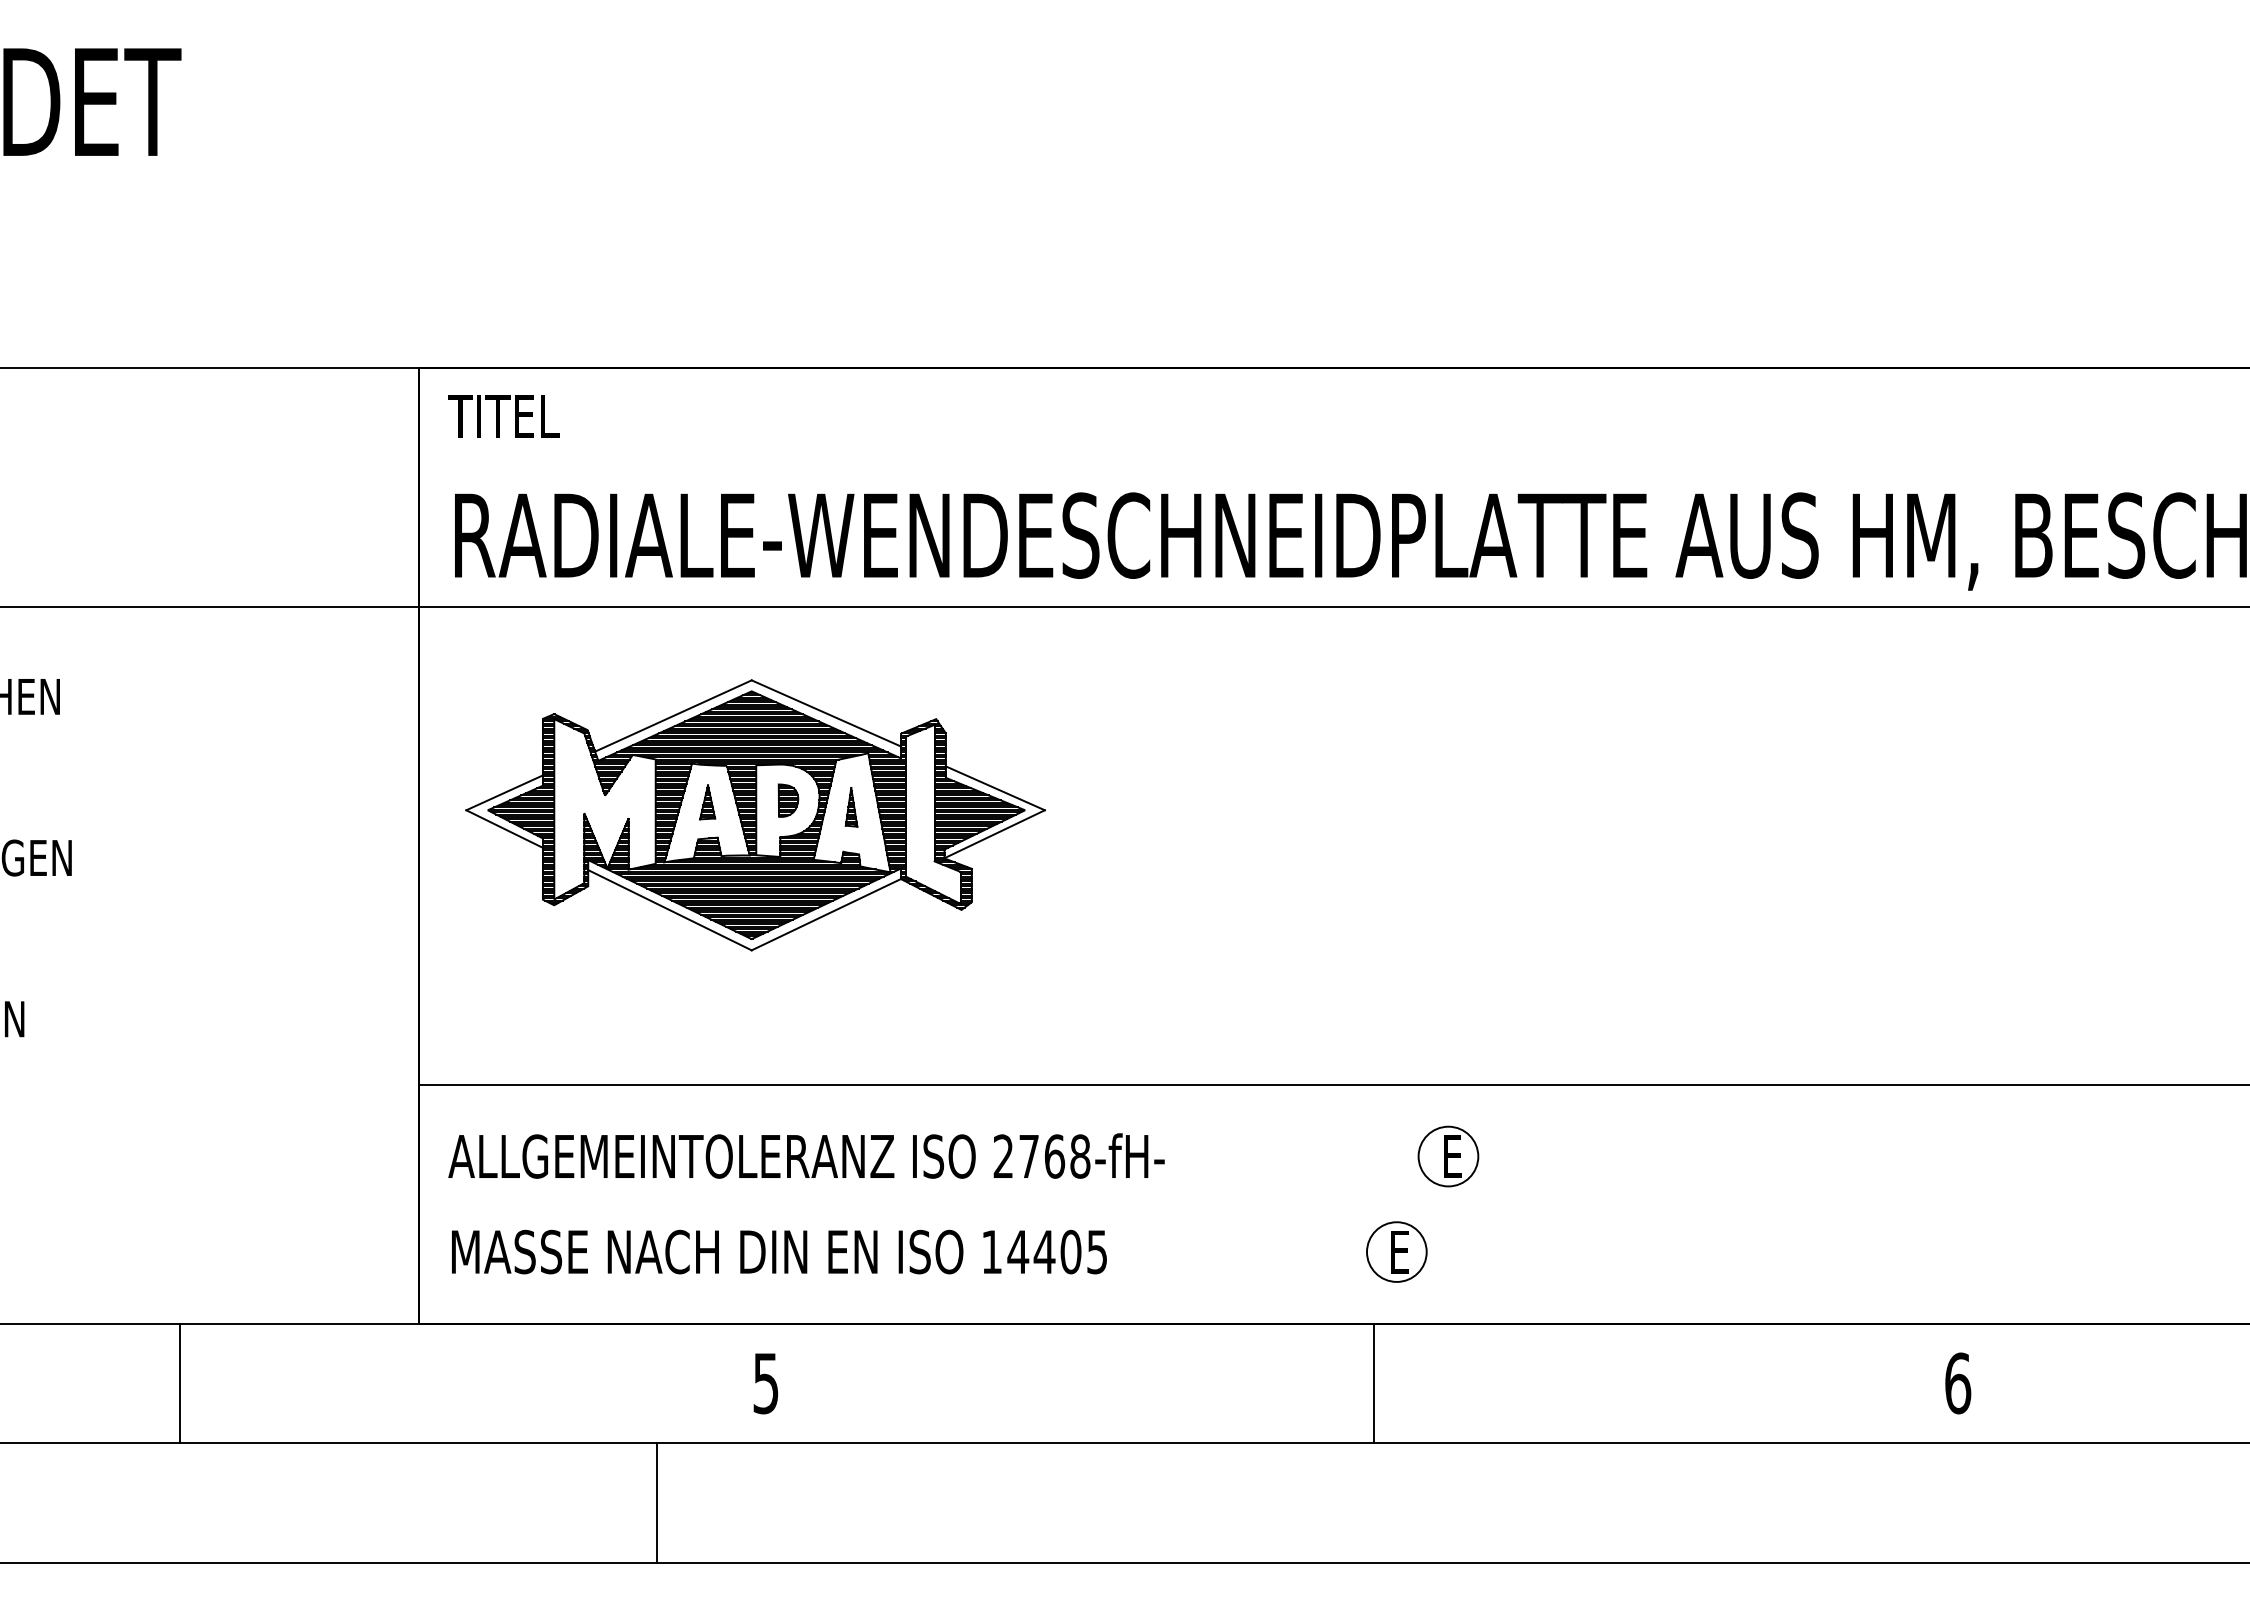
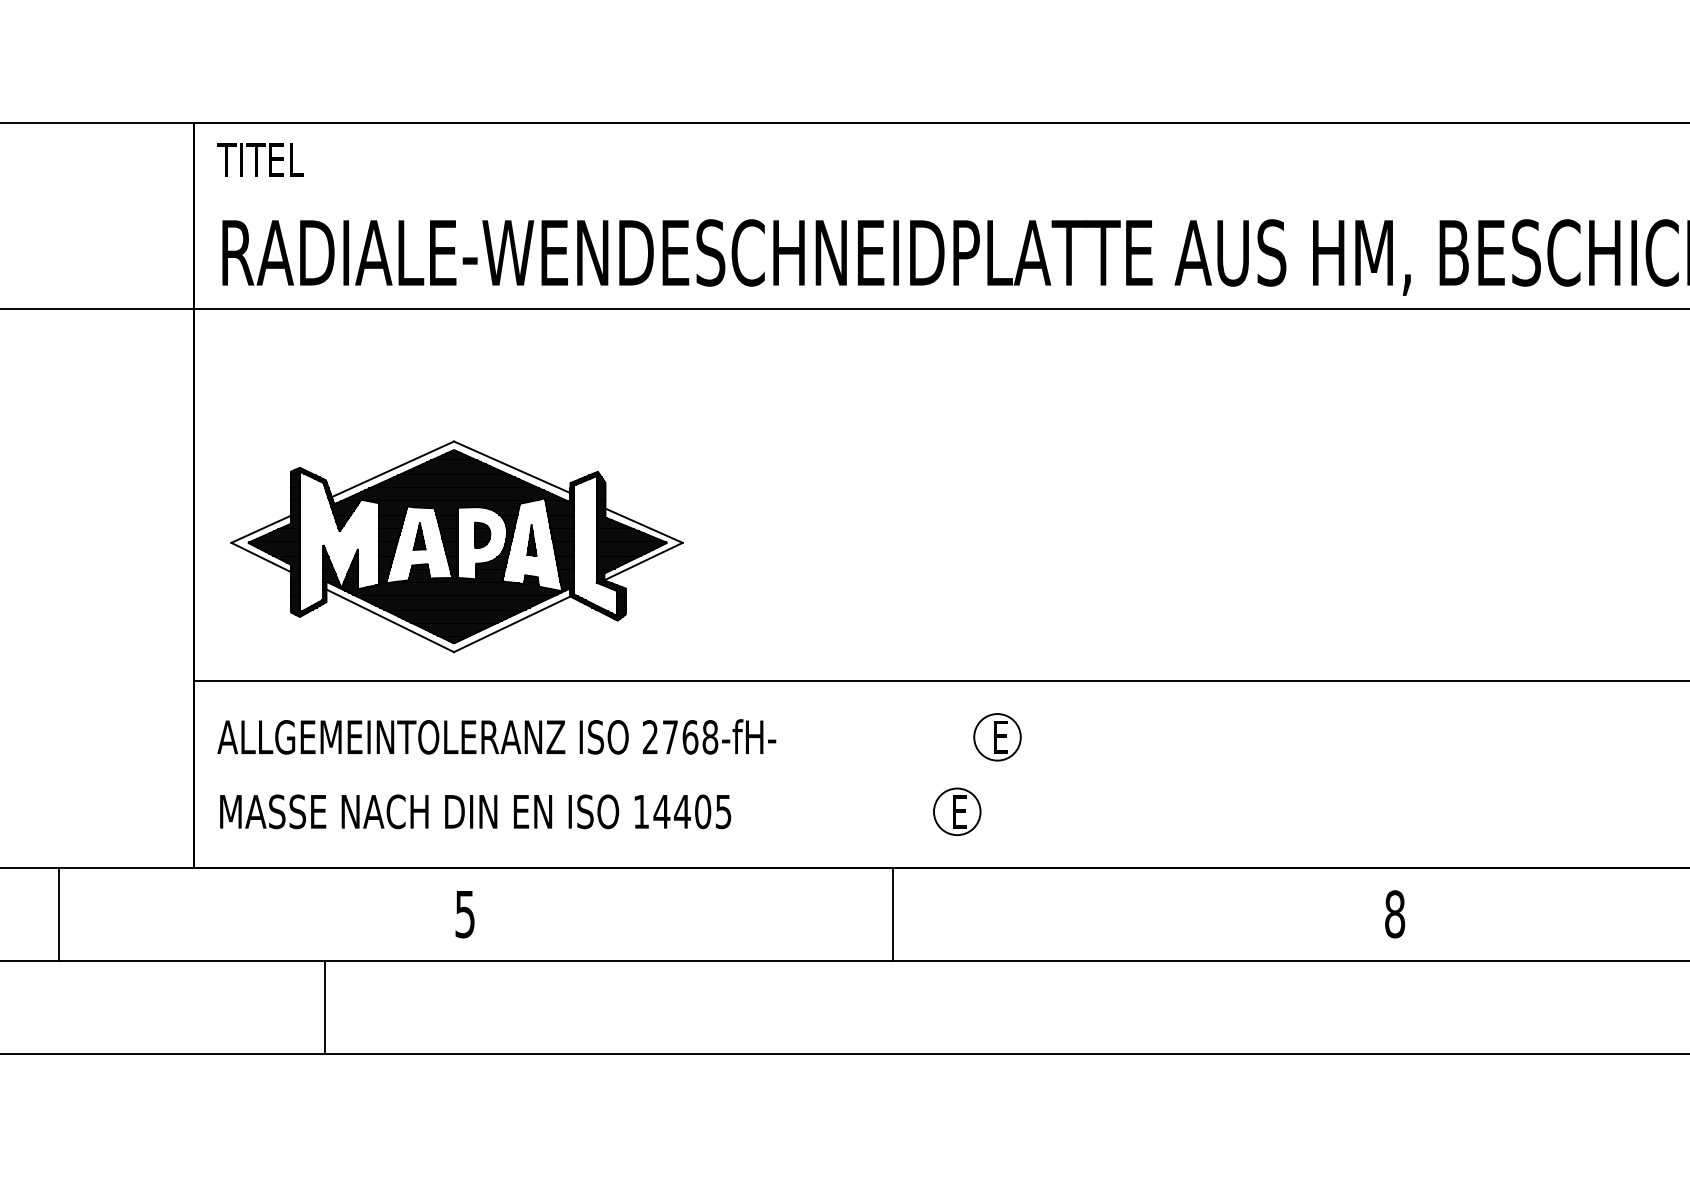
part: (755, 815) -> (456, 546), moved
line: (179, 1383) -> (58, 914), moved
line: (1373, 1383) -> (893, 914), moved
text: (1958, 1383) -> (1395, 914), 6 -> 8
line: (657, 1502) -> (325, 1007), moved

